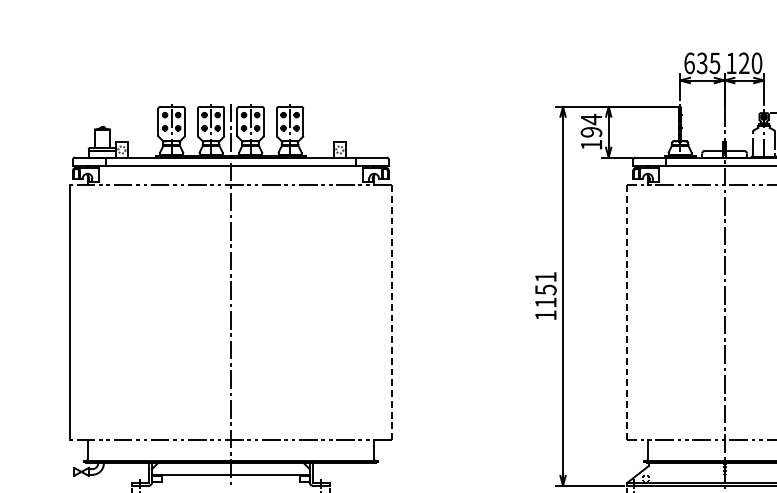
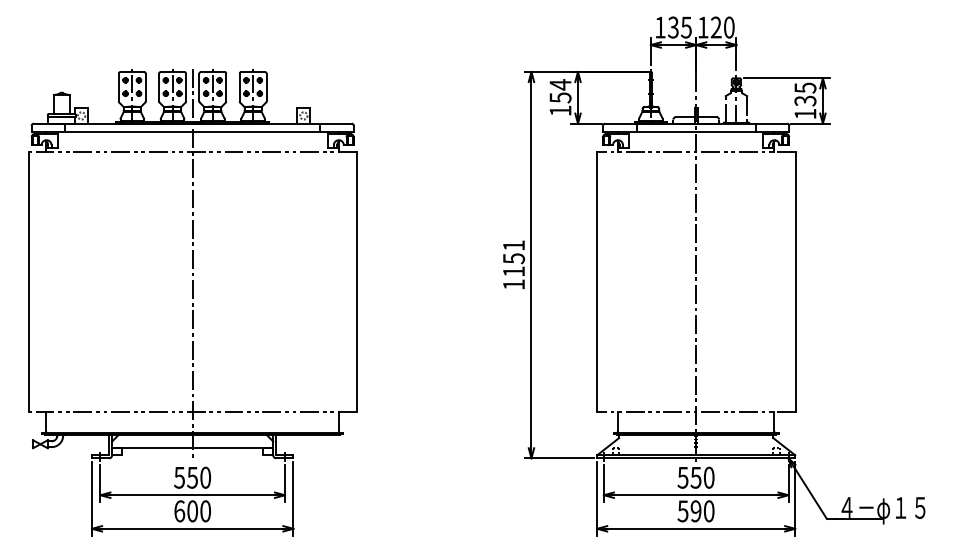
text: (689, 63) -> (660, 27), 635 -> 135
text: (591, 131) -> (560, 97), 194 -> 154
line: (391, 313) -> (356, 282), dashed -> solid
line: (626, 313) -> (596, 282), dashed -> solid

